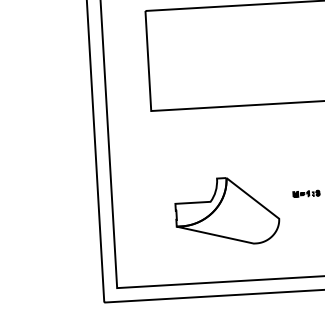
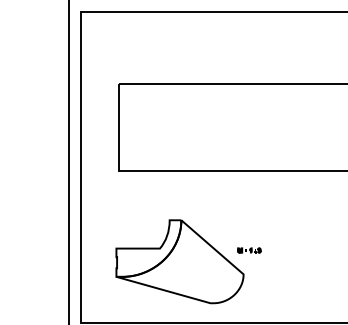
part: (226, 211) -> (179, 261), size x1.43

